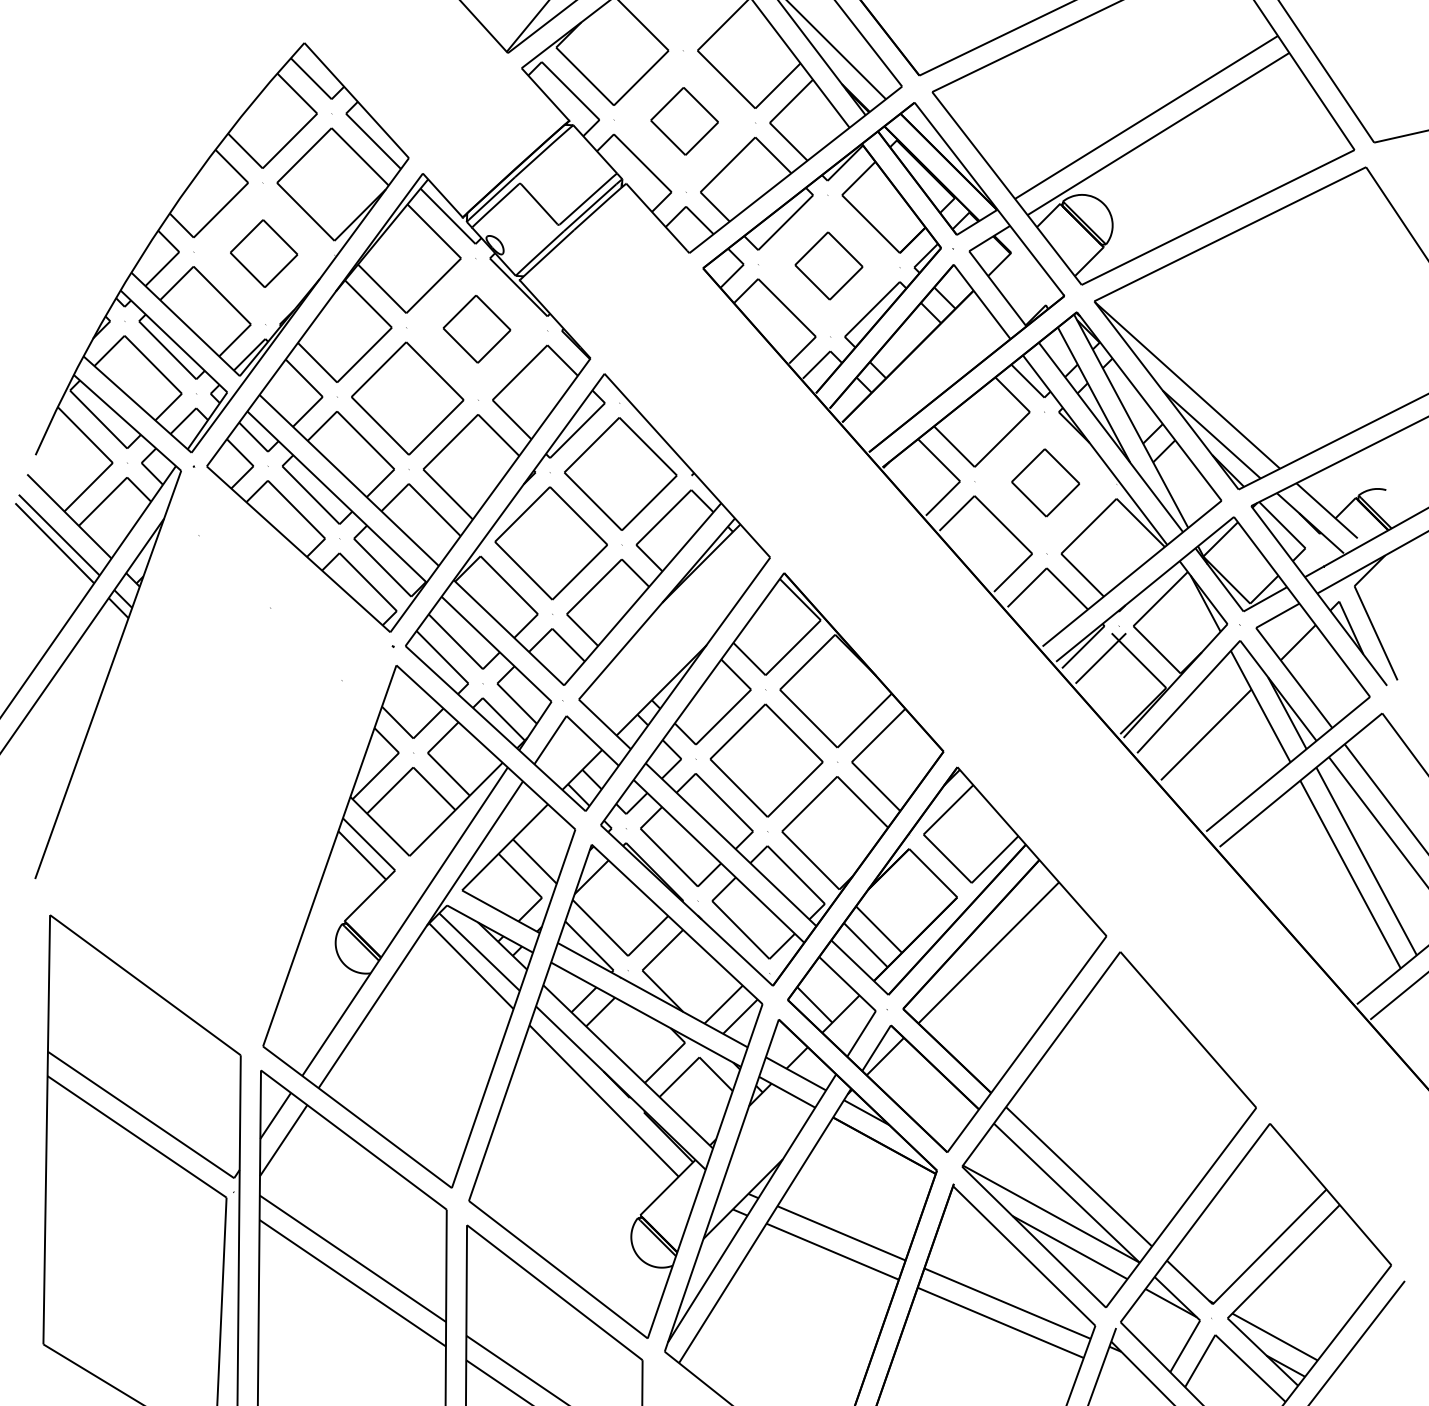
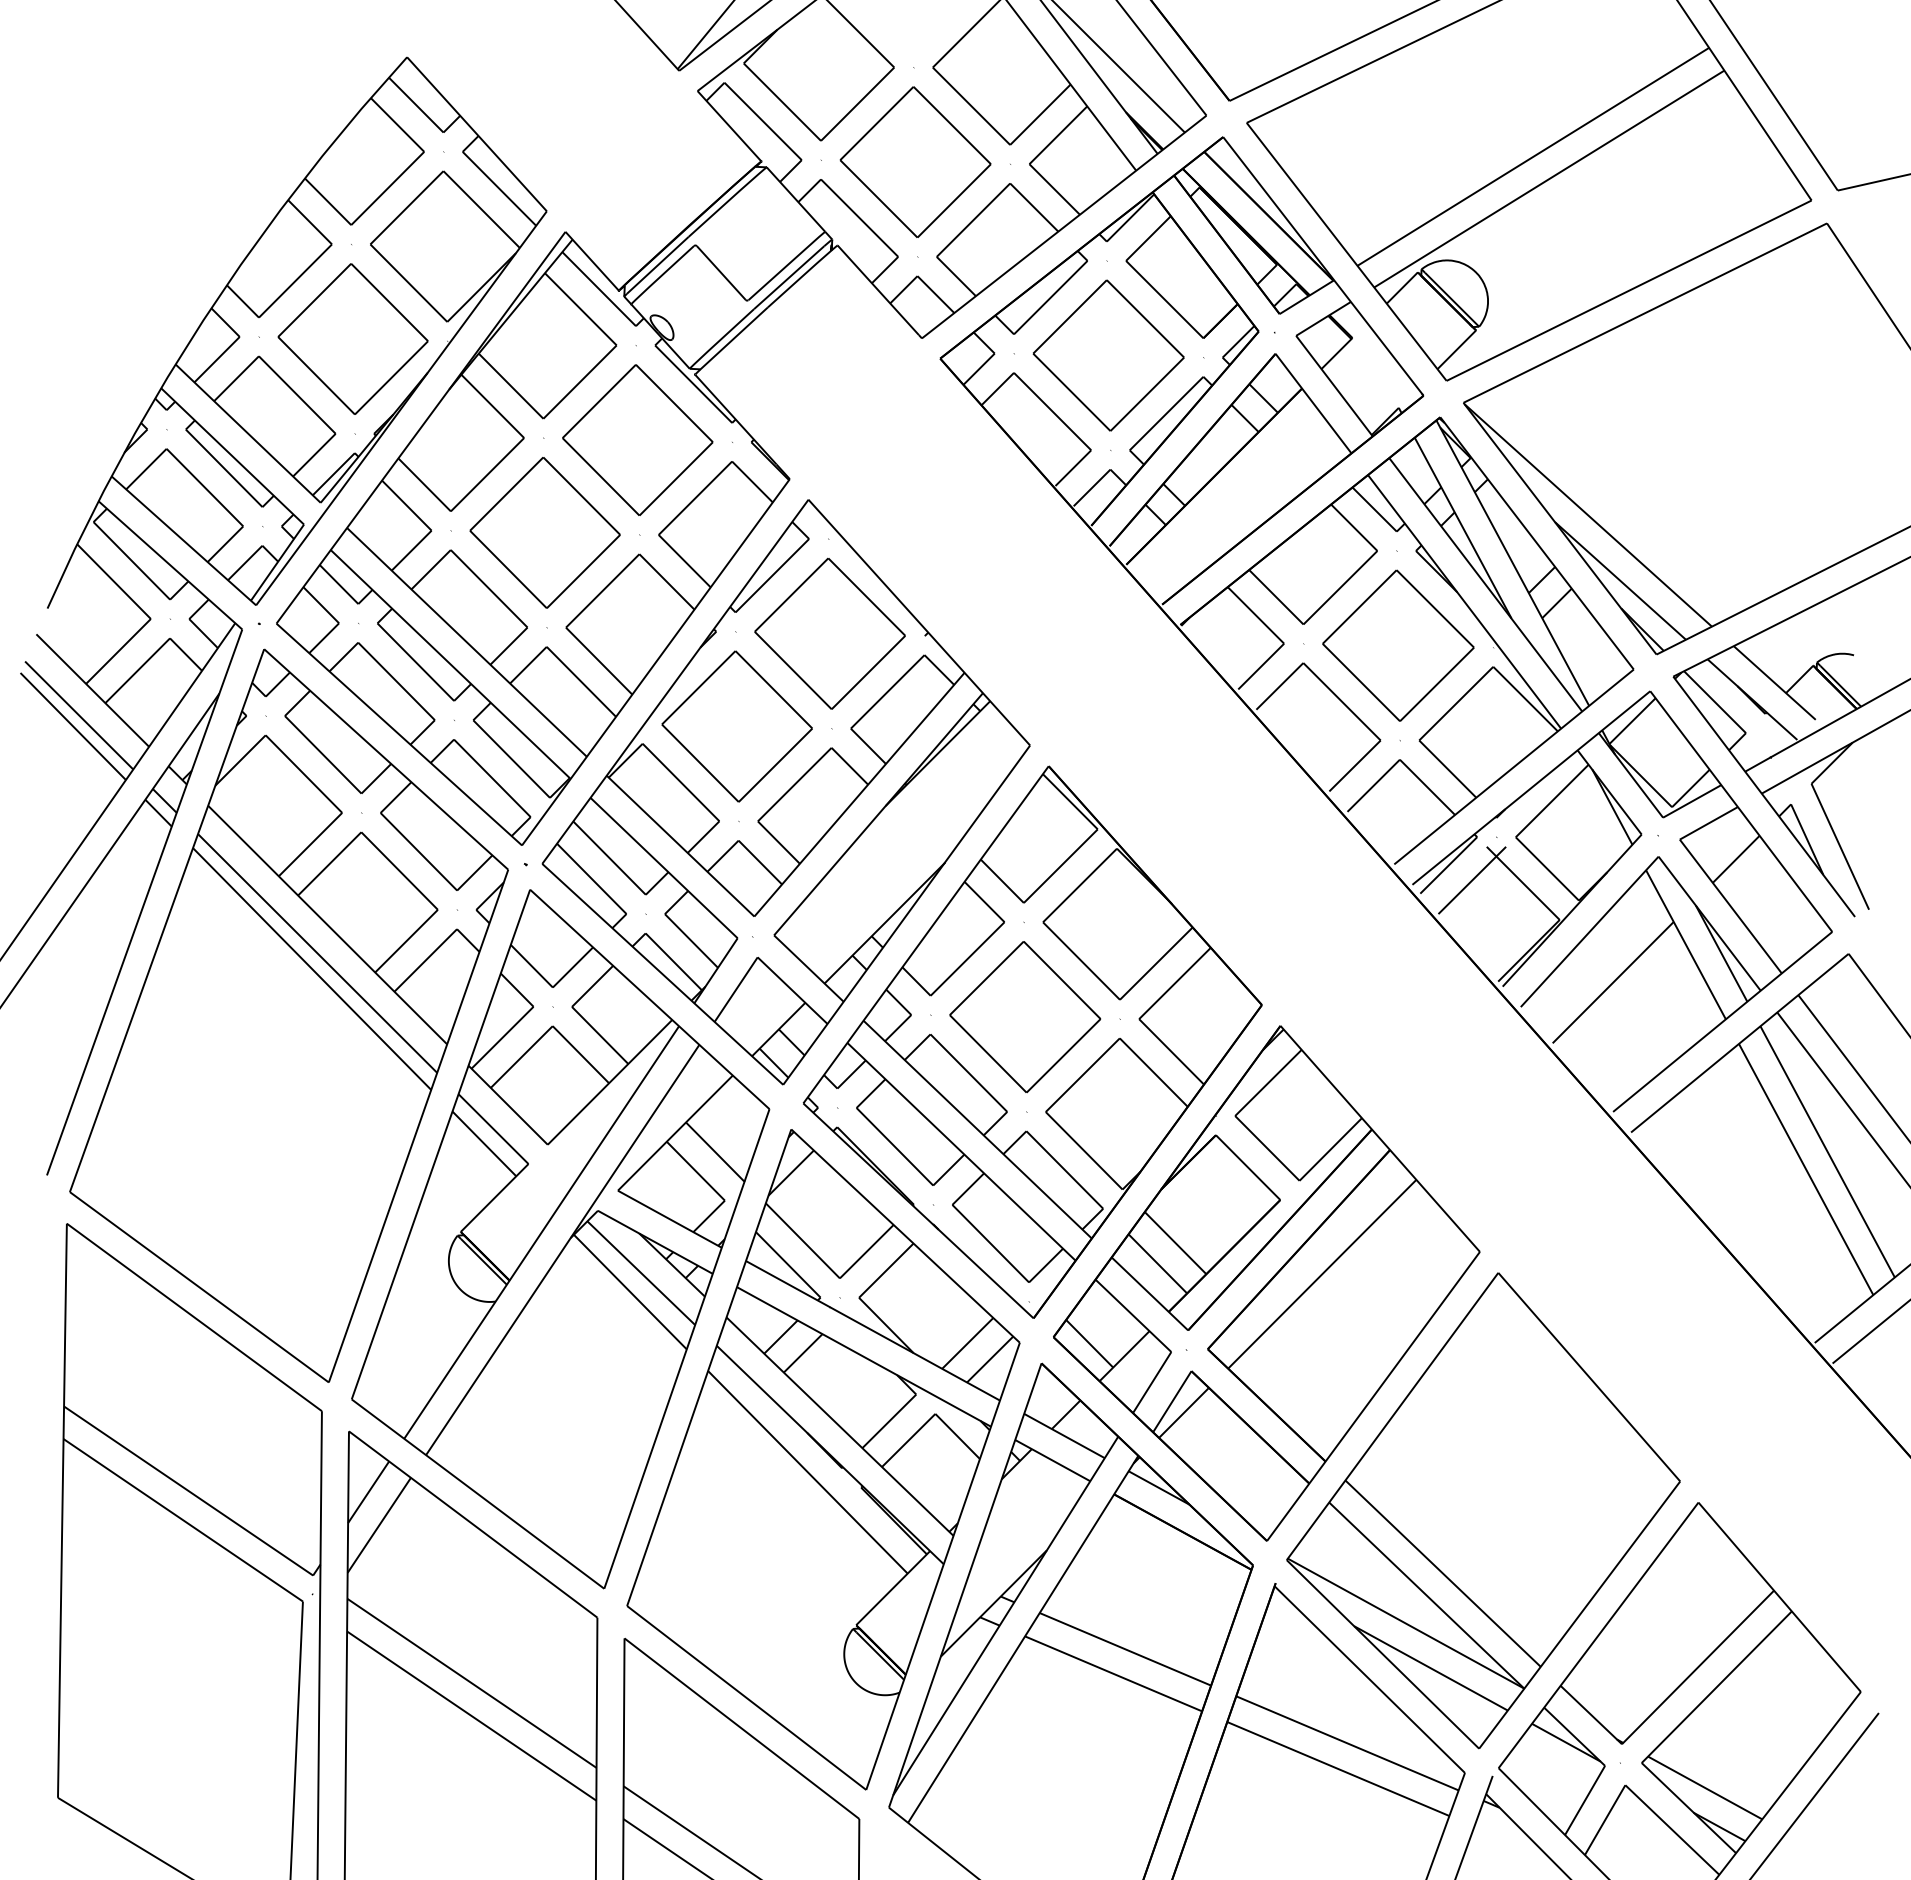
part: (684, 120) -> (915, 161), size x1.67
part: (263, 253) -> (352, 338), size x1.67
part: (828, 265) -> (1108, 355), size x1.67
part: (476, 328) -> (637, 439), size x1.67
part: (1045, 482) -> (1398, 645), size x1.67
part: (215, 759) -> (288, 1015), added

